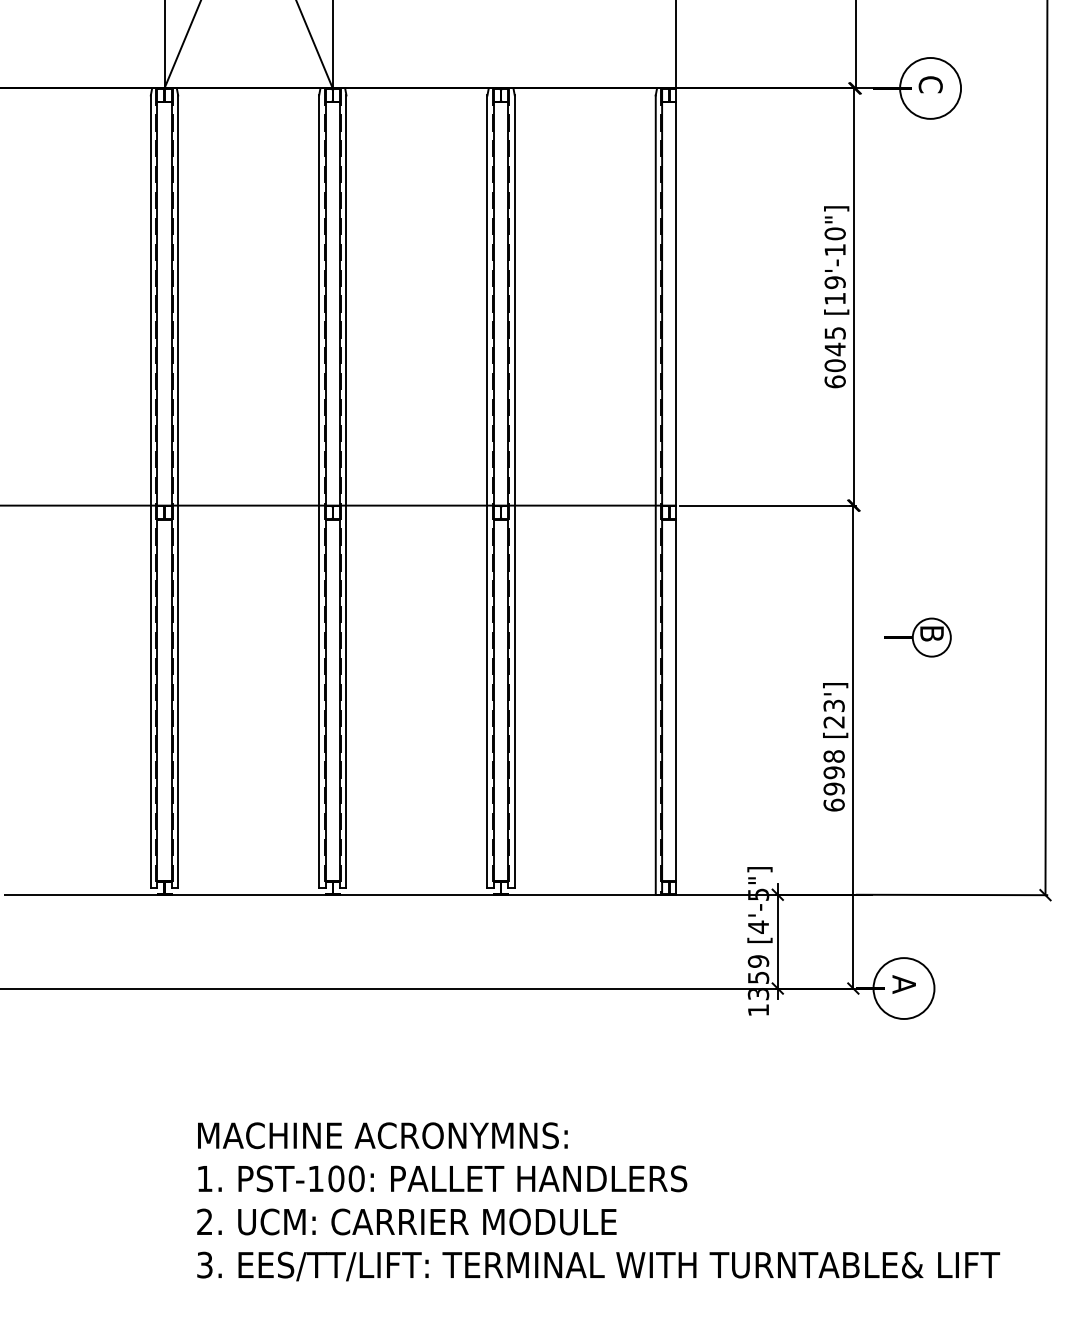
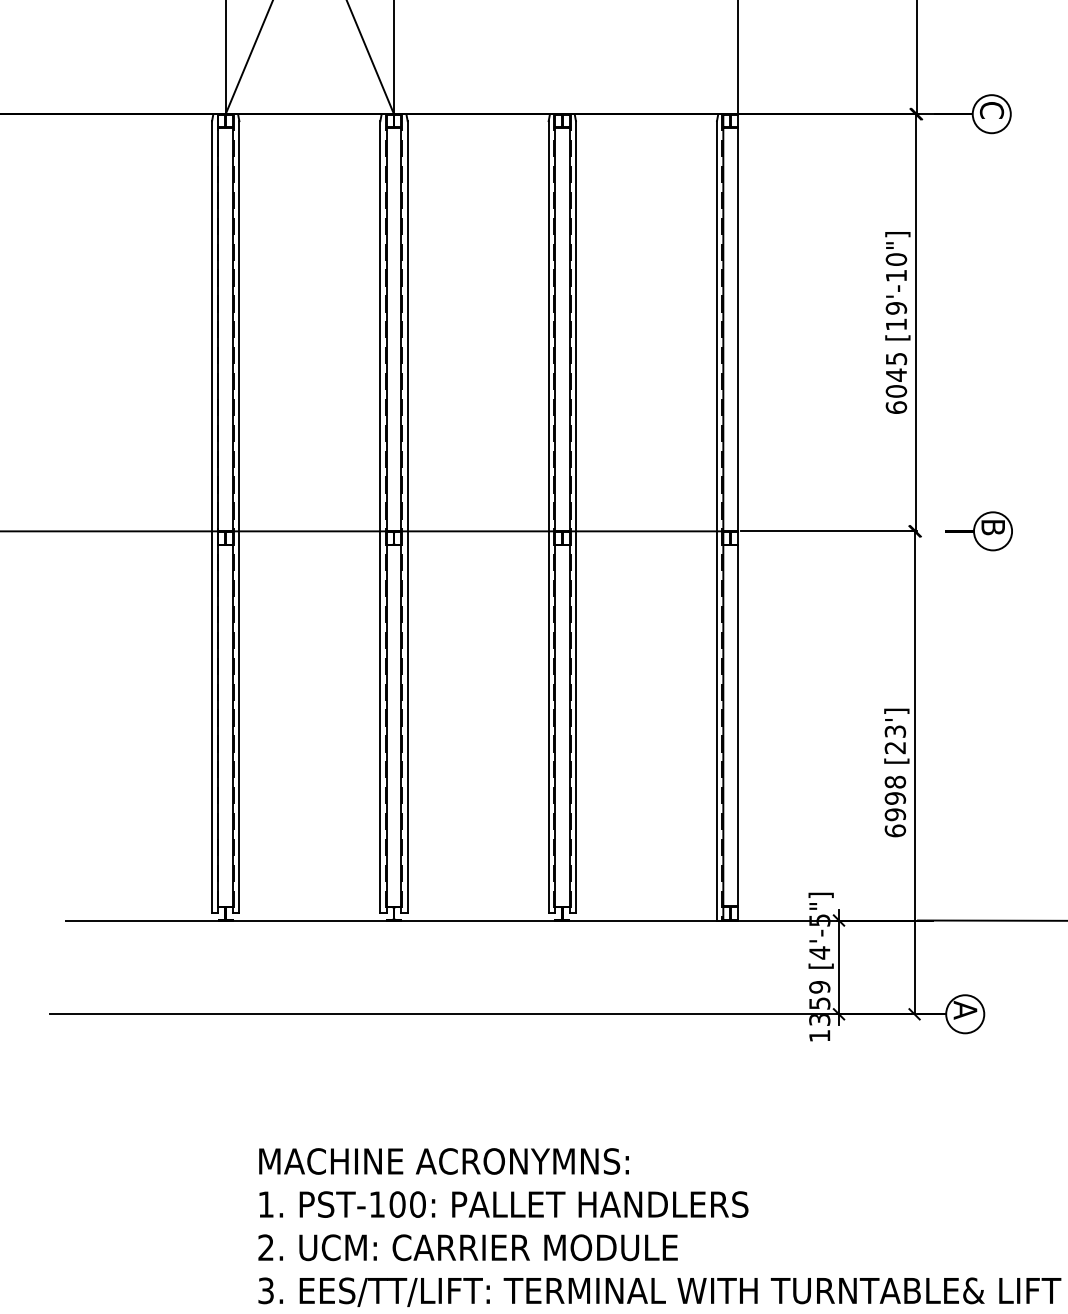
circle: (930, 88) -> (991, 114), size x0.62
part: (917, 637) -> (978, 531), moved
circle: (903, 988) -> (964, 1014), size x0.62

